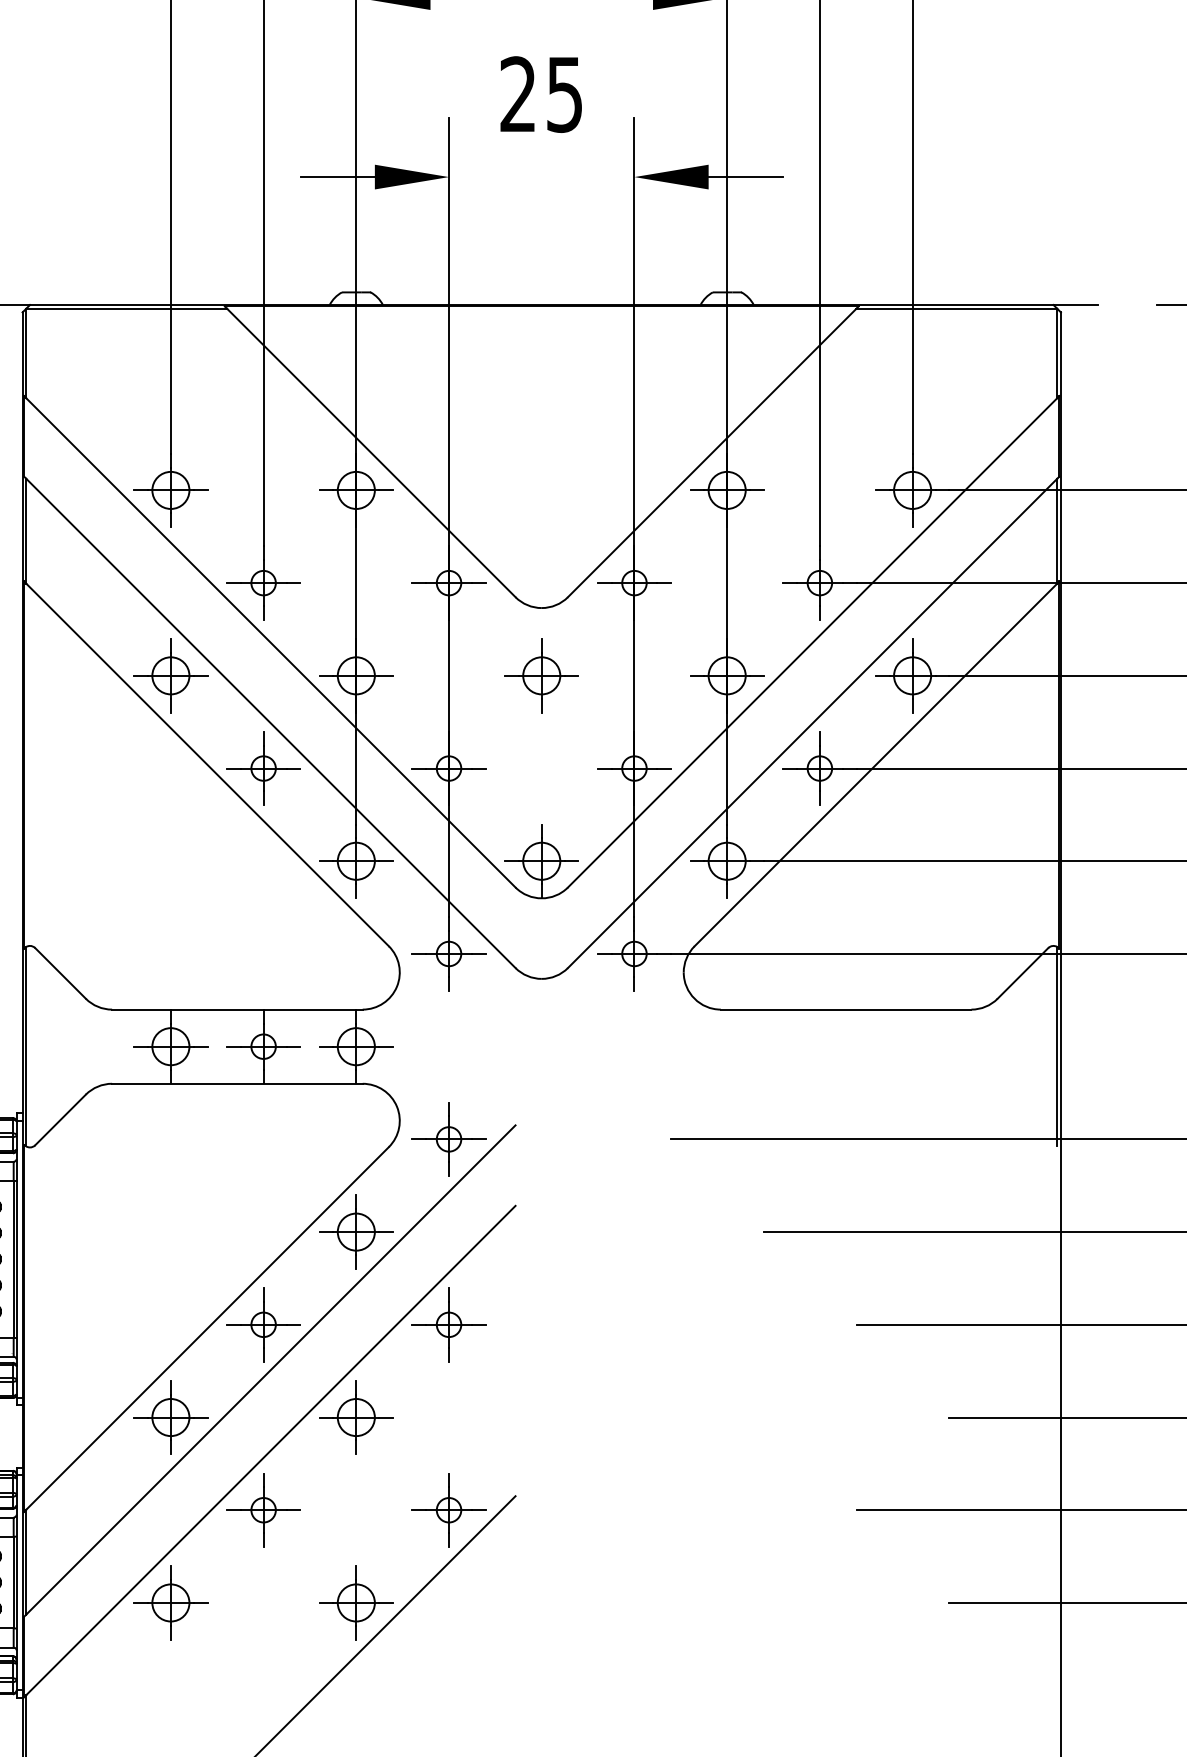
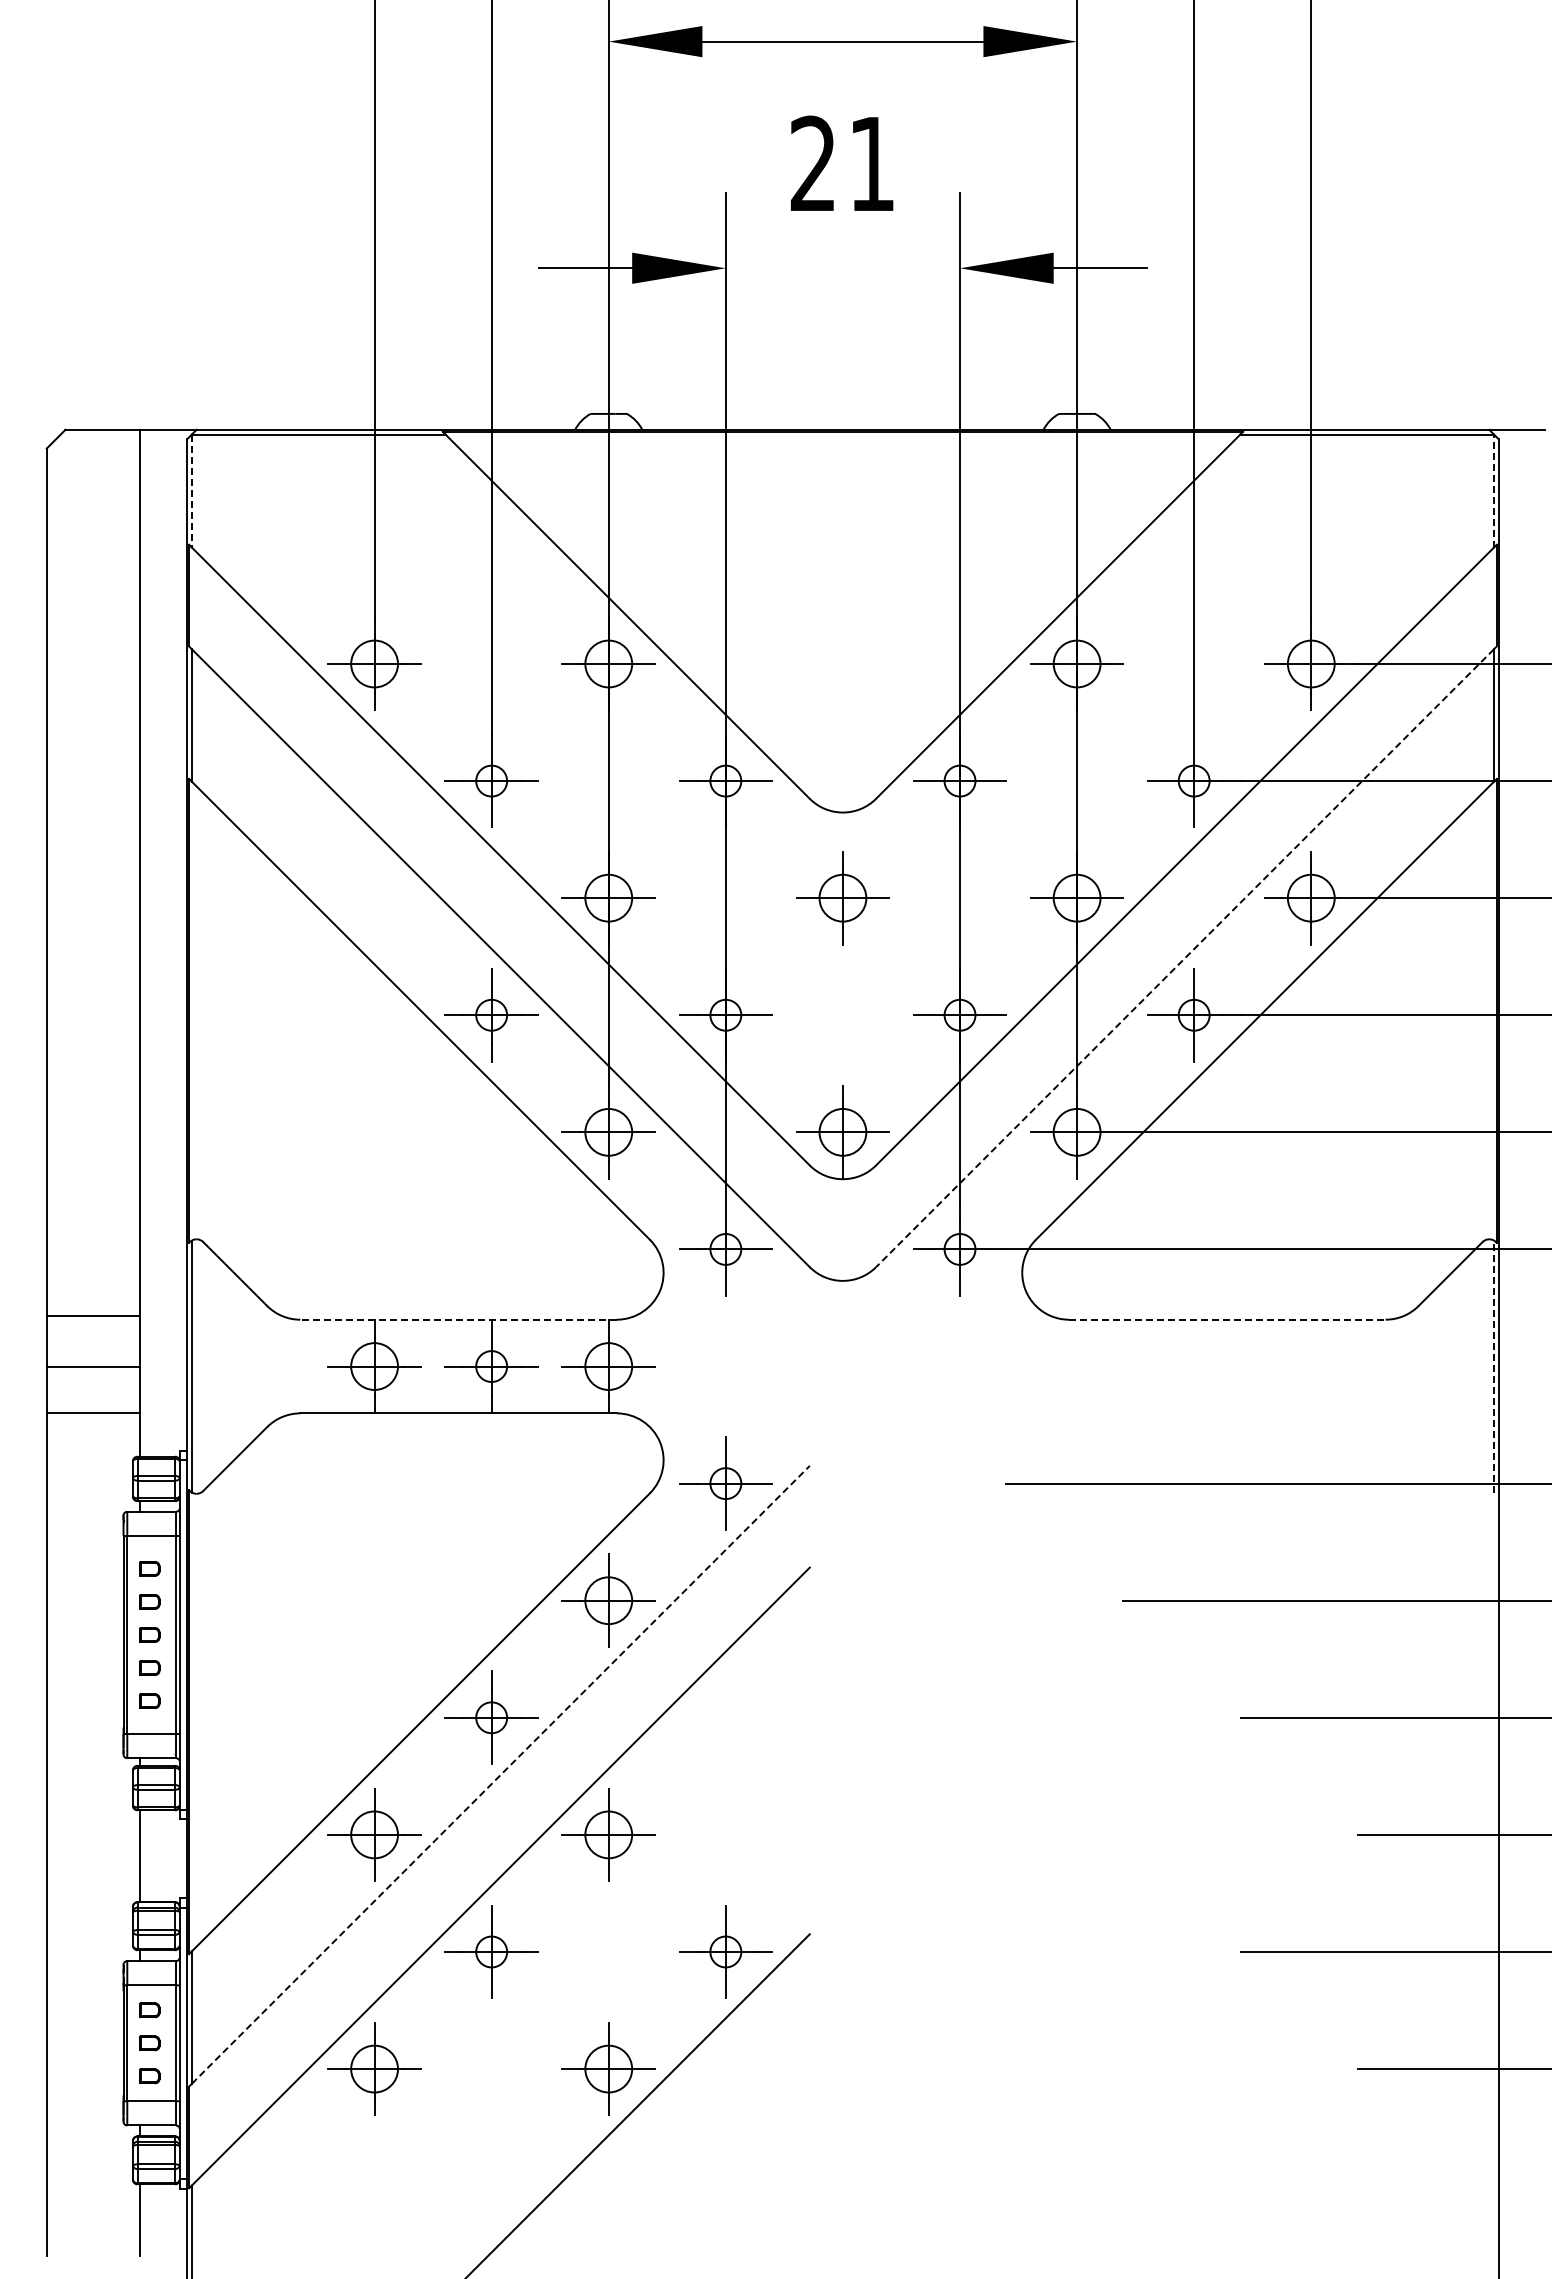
text: (564, 94) -> (871, 164), 25 -> 21
line: (25, 353) -> (191, 491), solid -> dashed
line: (1056, 353) -> (1493, 491), solid -> dashed
part: (170, 676) -> (374, 898), removed
line: (813, 723) -> (1185, 958), solid -> dashed
line: (237, 1009) -> (458, 1319), solid -> dashed
line: (846, 1009) -> (1227, 1319), solid -> dashed
line: (1056, 1046) -> (1493, 1366), solid -> dashed
part: (448, 1324) -> (725, 1717), removed
line: (270, 1369) -> (500, 1774), solid -> dashed

